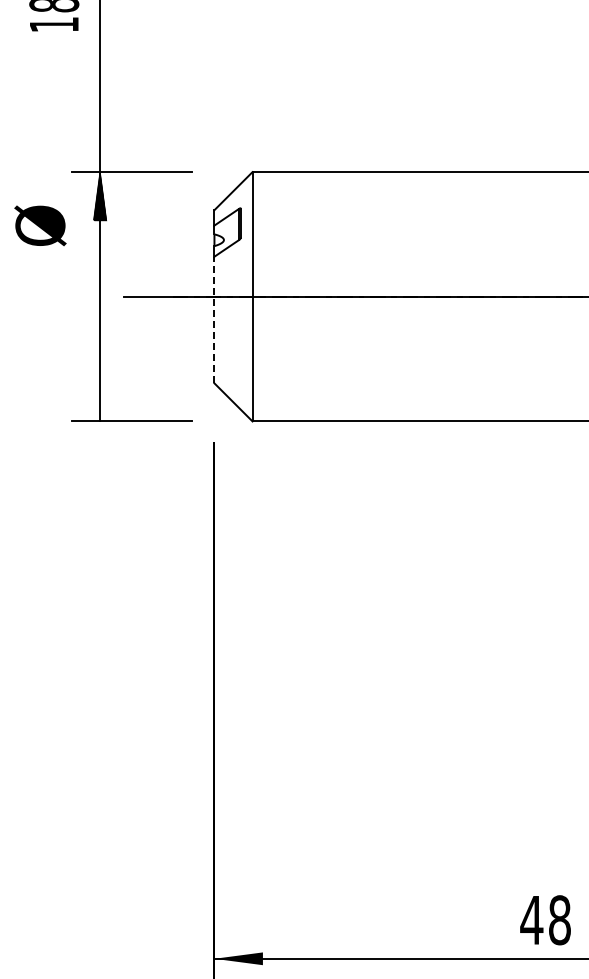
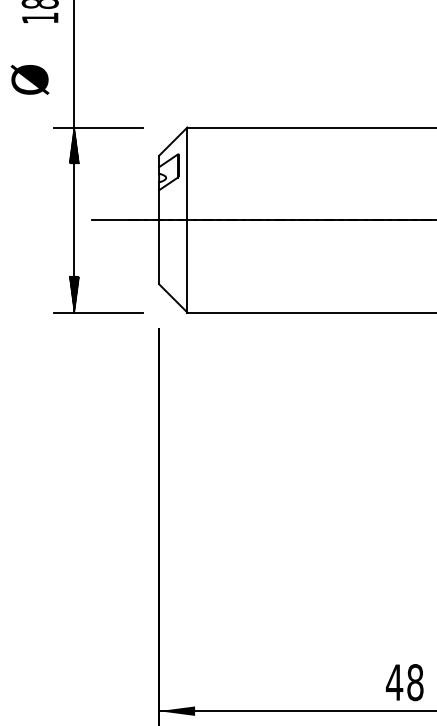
text: (40, 225) -> (30, 79), moved
line: (214, 319) -> (159, 236), dashed -> solid
hatch: (99, 396) -> (73, 294), added

